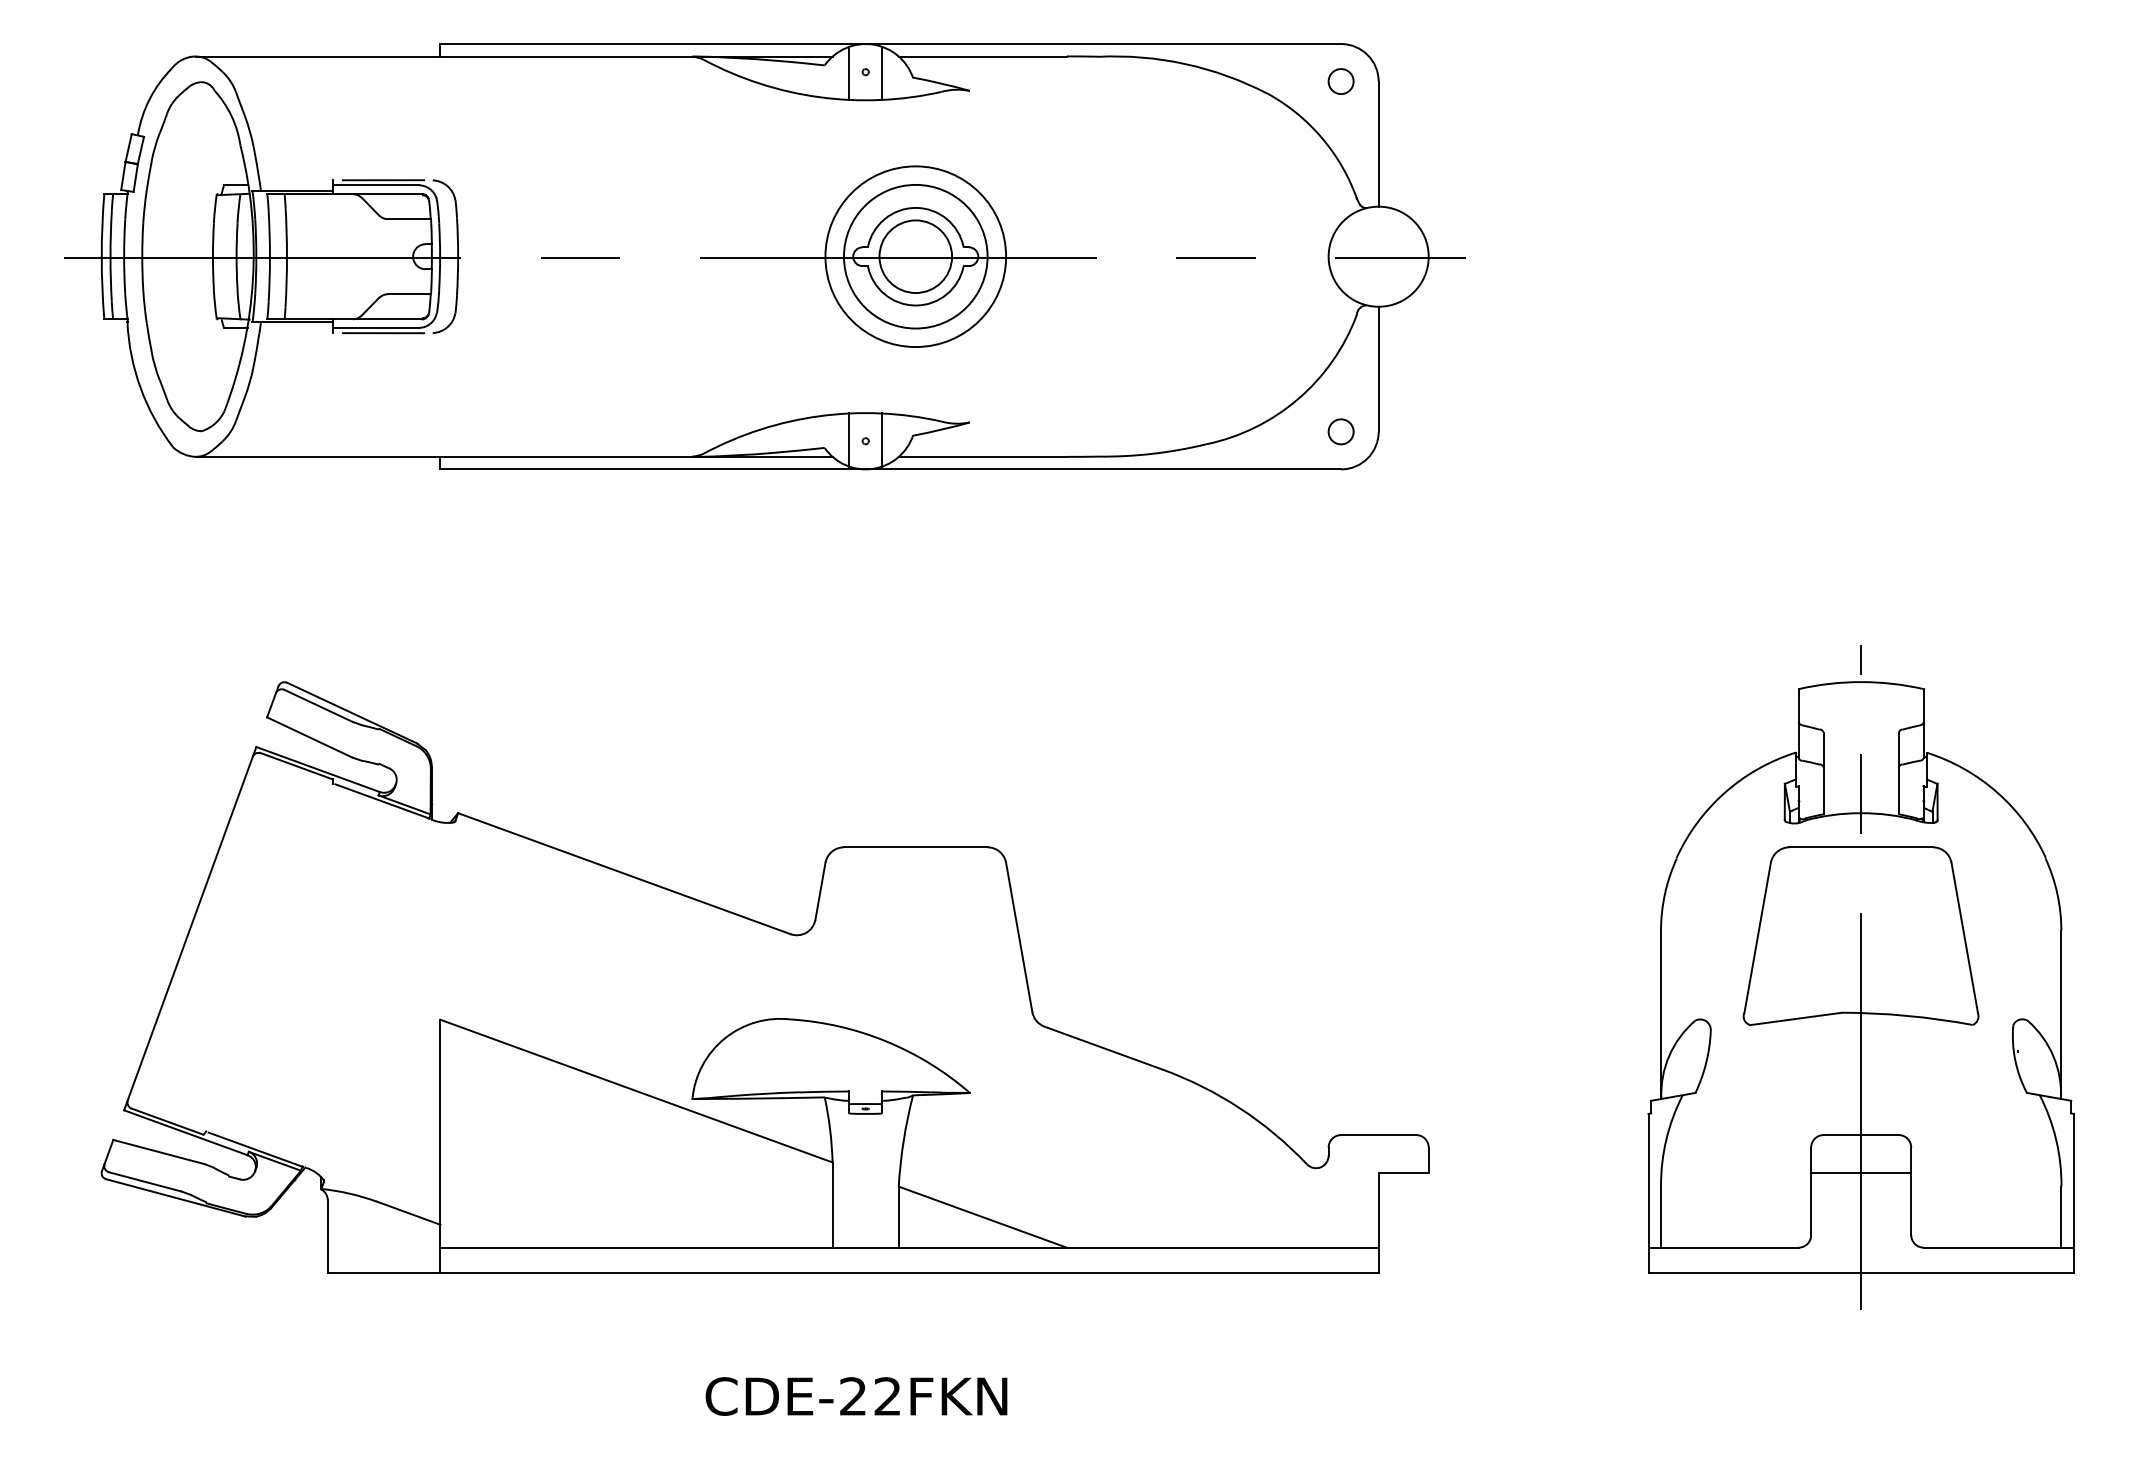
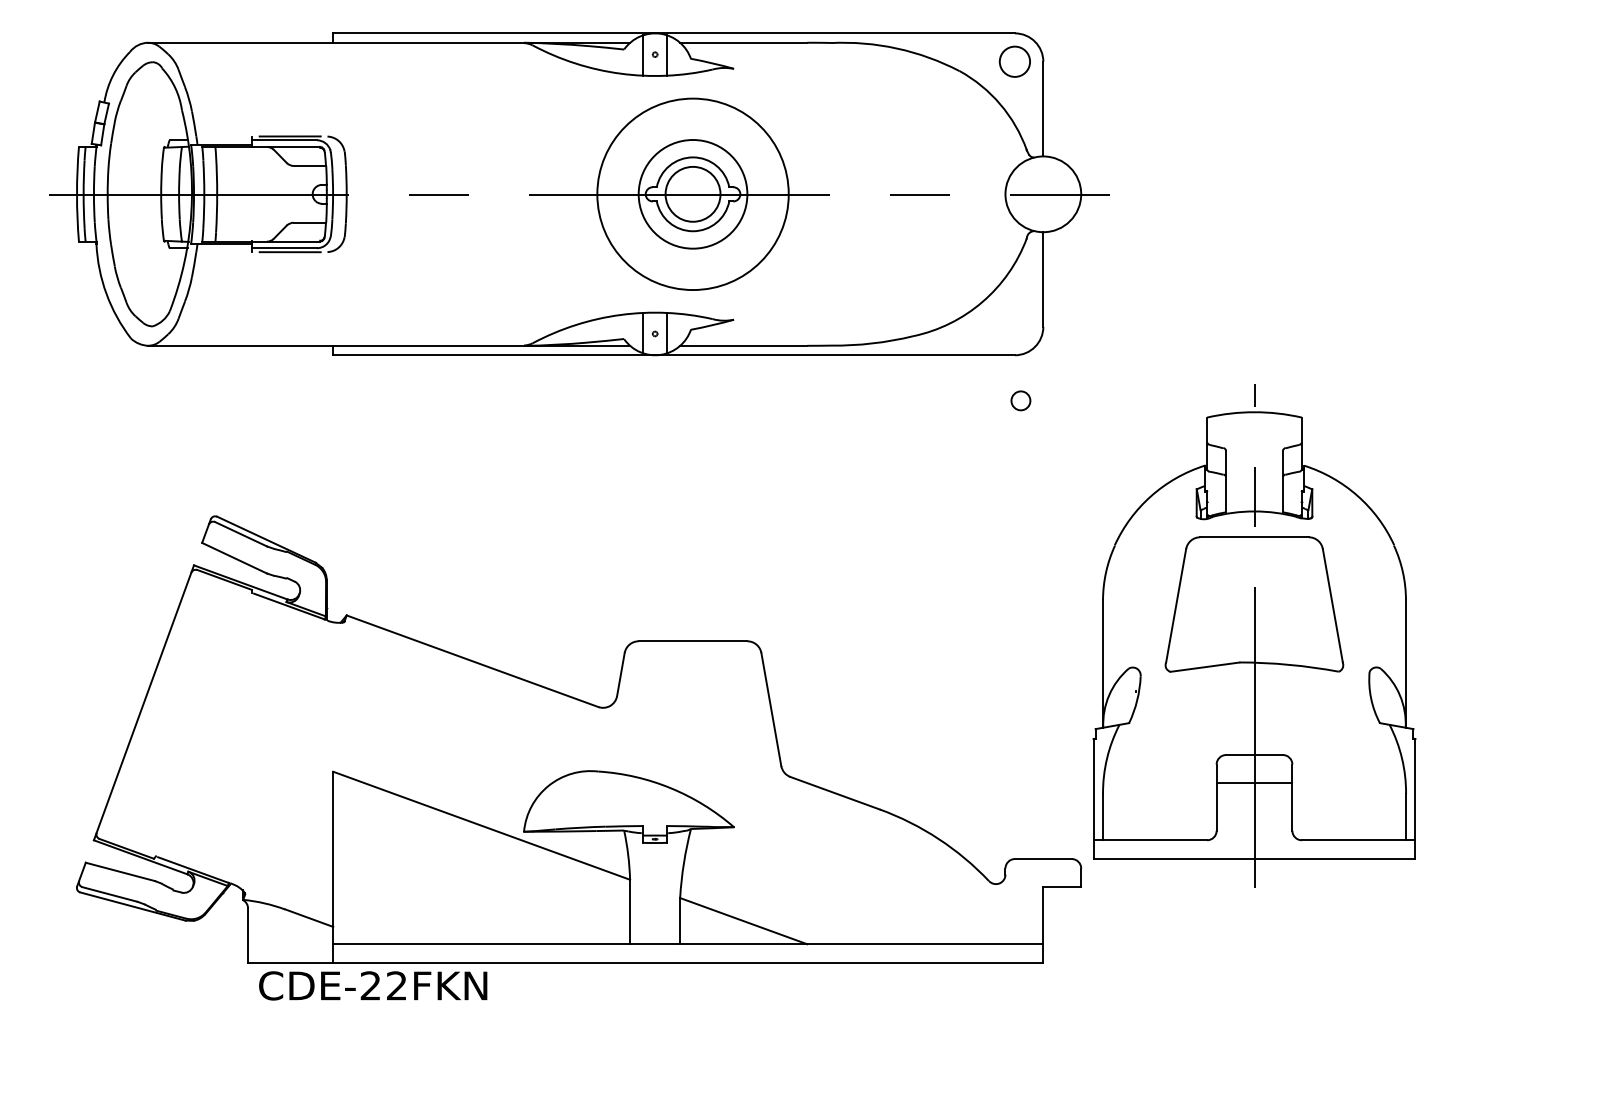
circle: (1340, 81) -> (1014, 61), size x1.6
circle: (915, 255) -> (692, 193), size x1.4
circle: (1340, 431) -> (1020, 400), moved
part: (1861, 977) -> (1254, 635), moved
text: (856, 1395) -> (373, 985), moved

